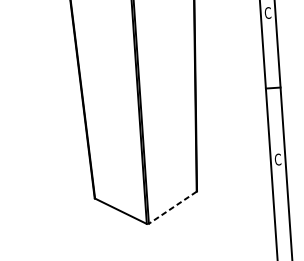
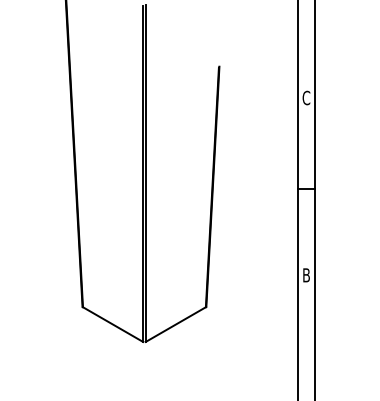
text: (278, 159) -> (306, 275), C -> B
line: (172, 207) -> (175, 324), dashed -> solid

